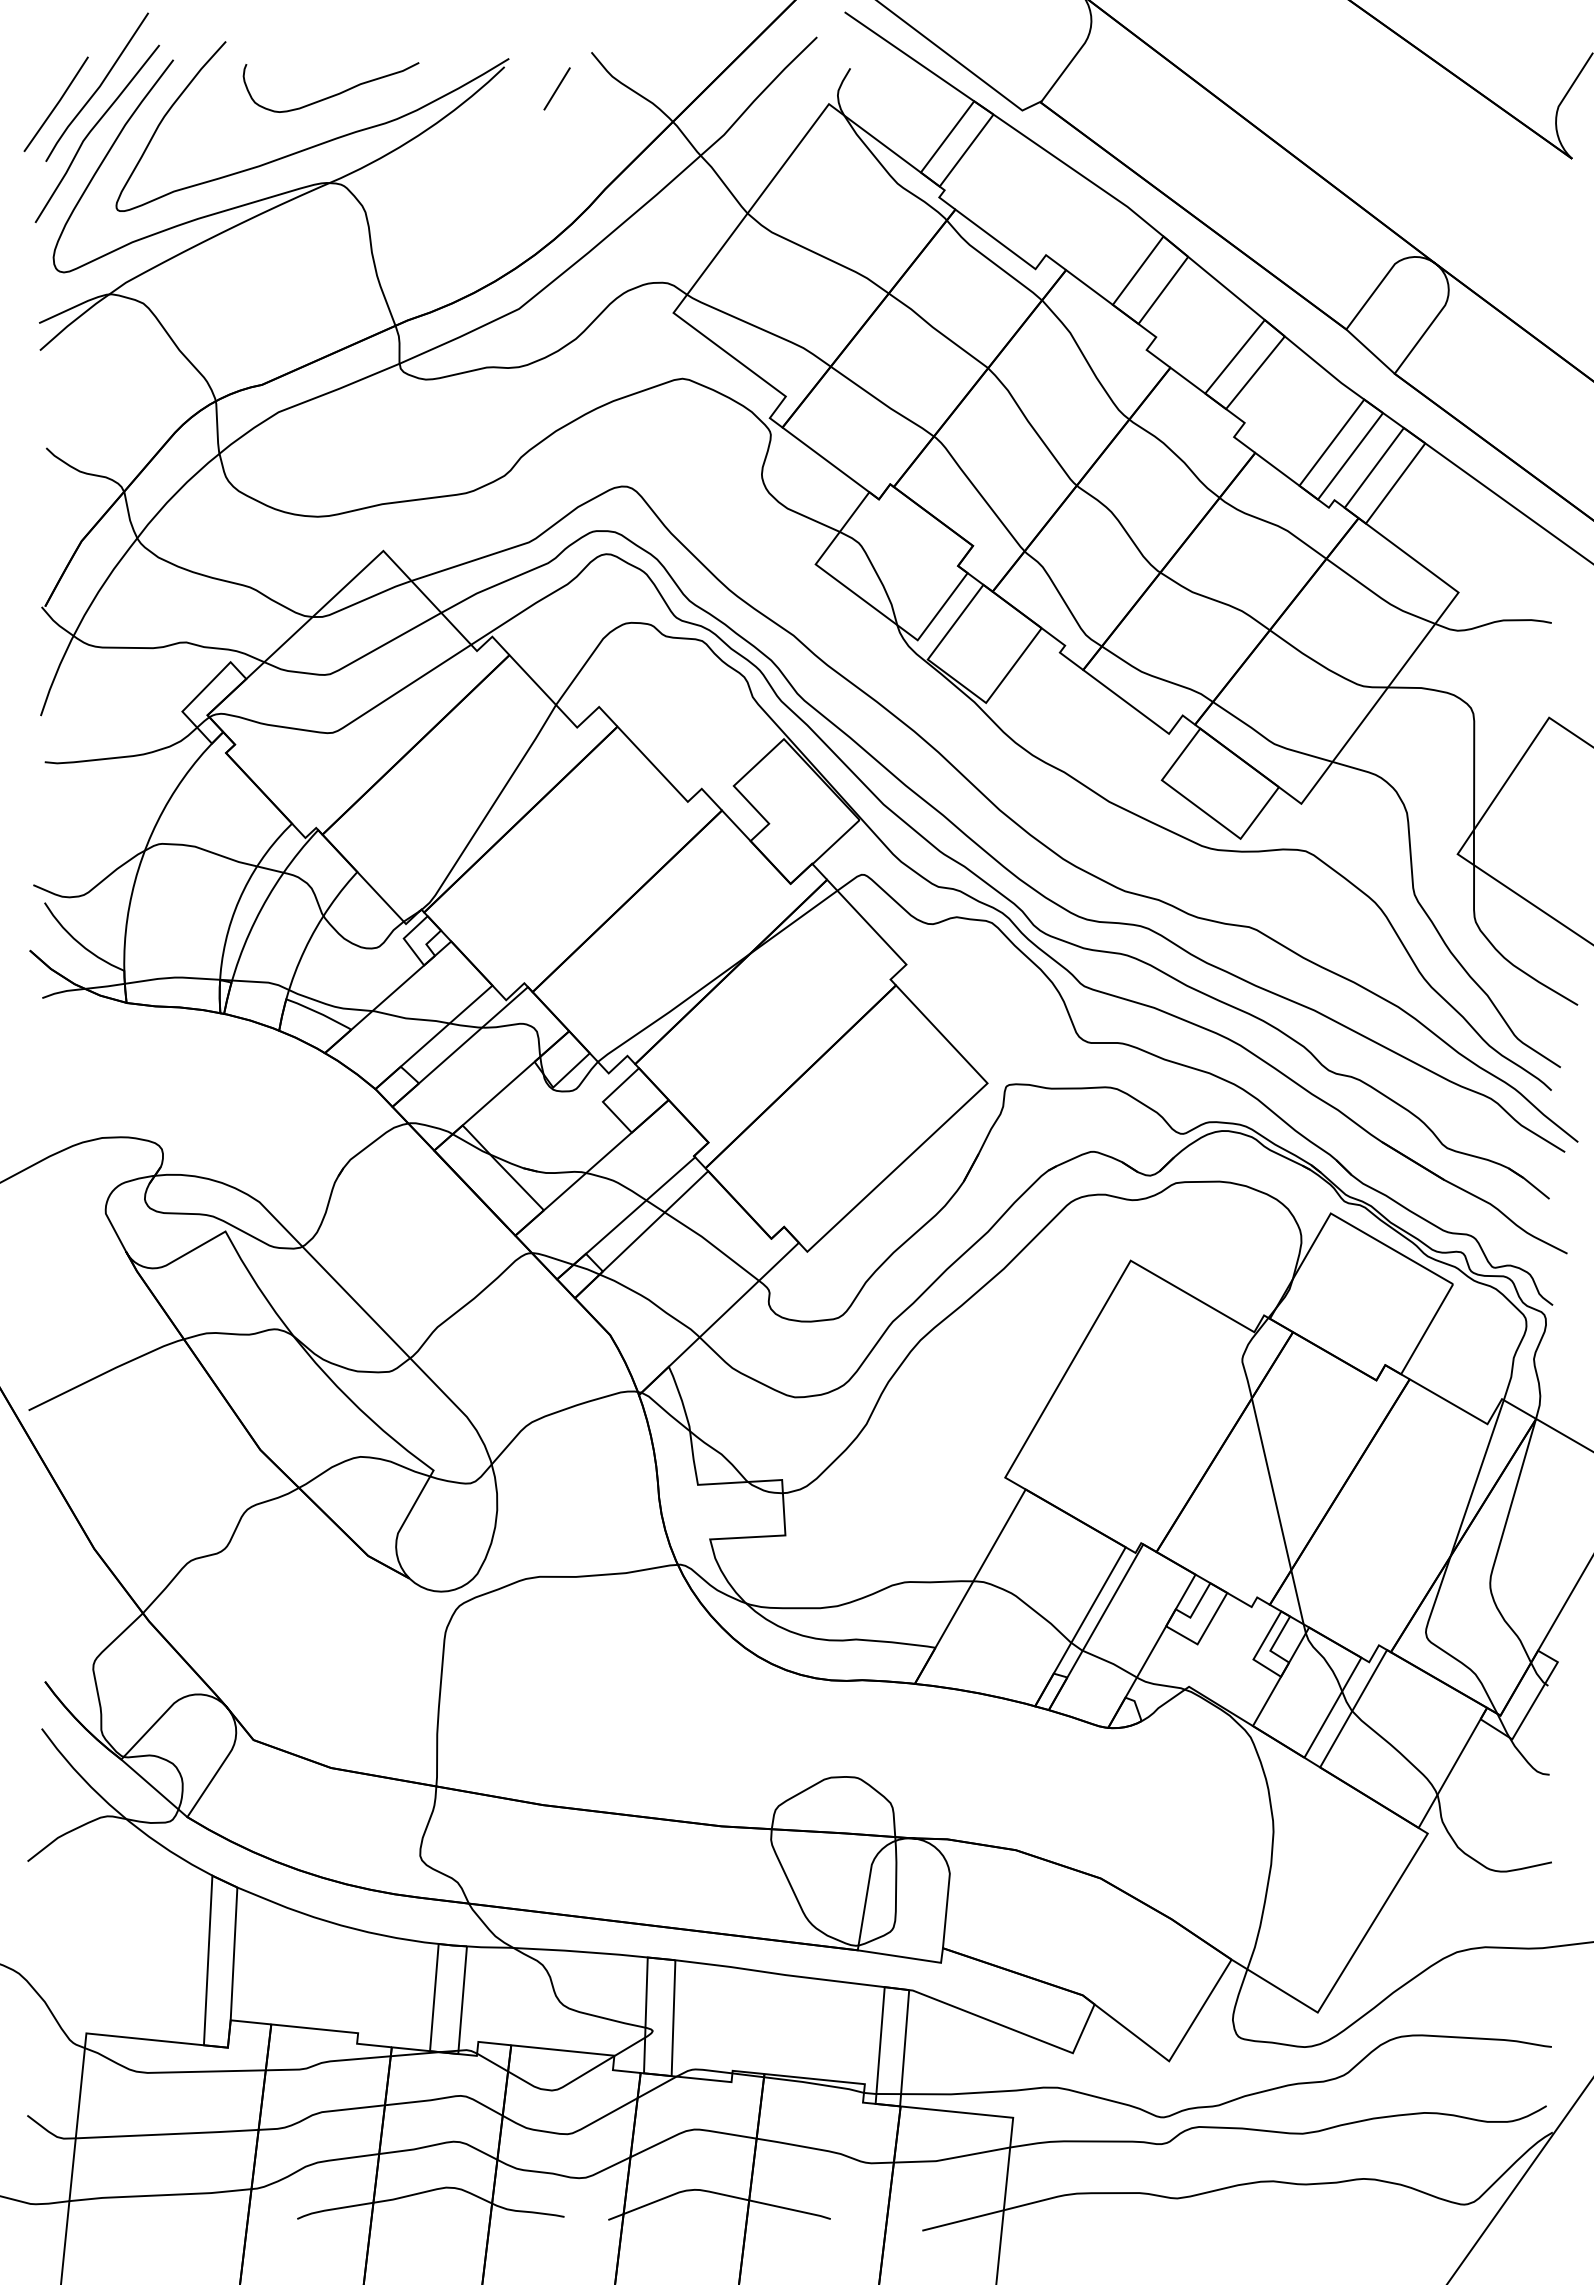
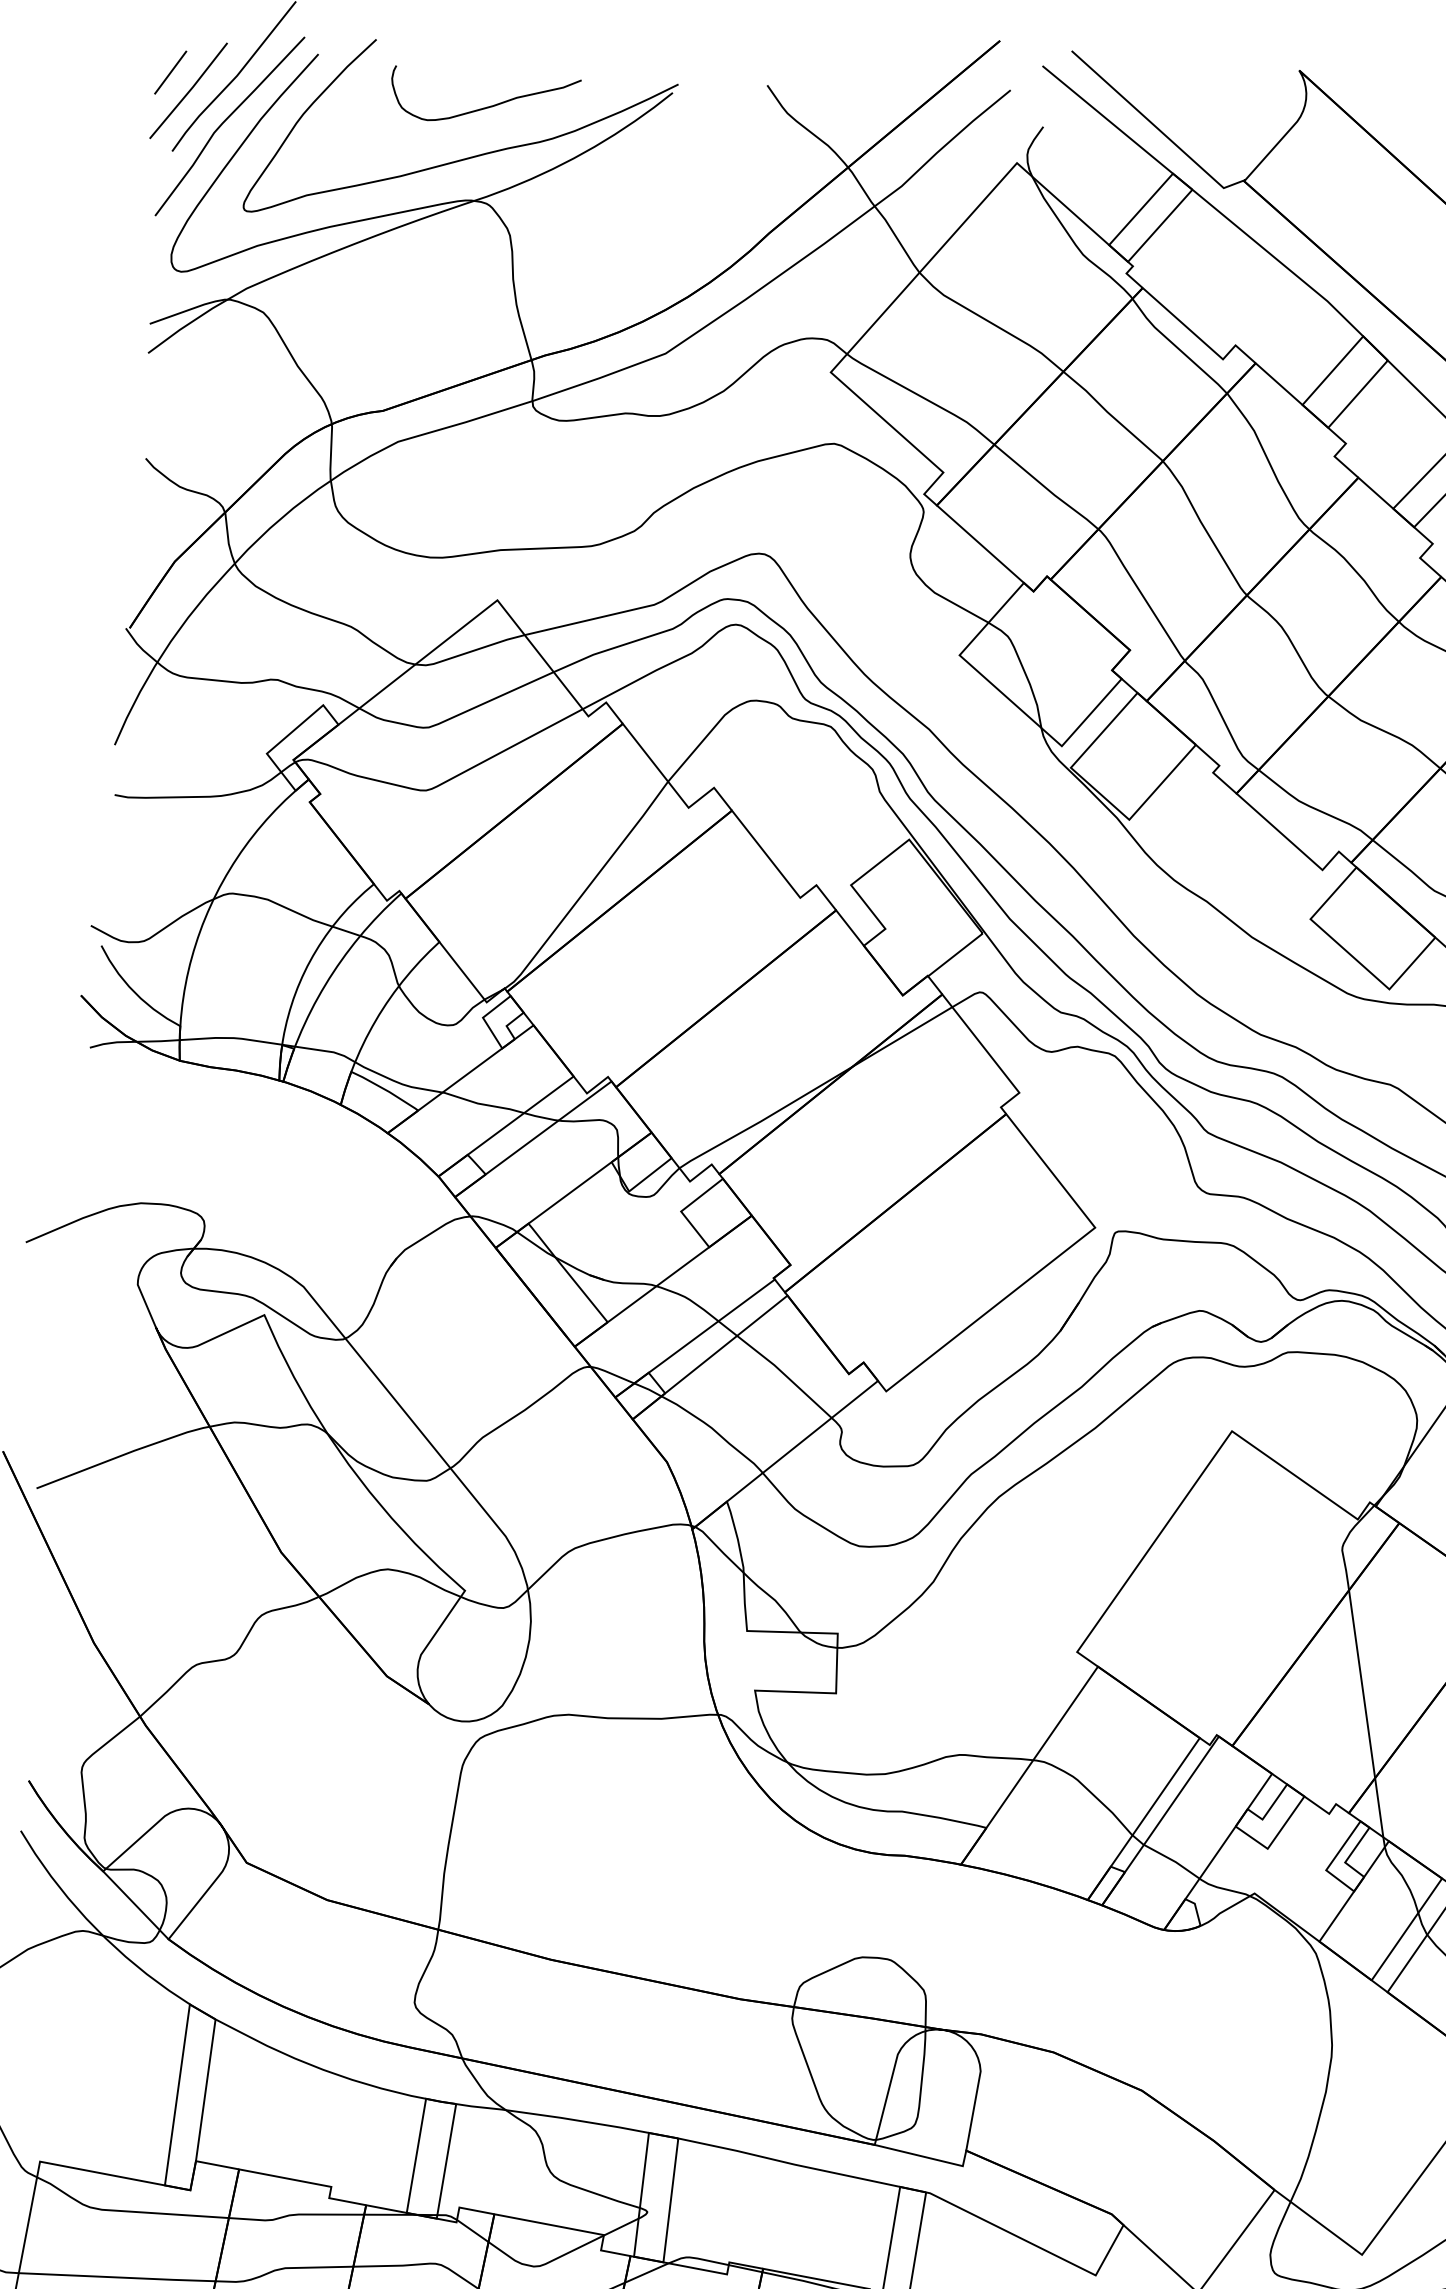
line: (556, 88) -> (170, 72), moved

